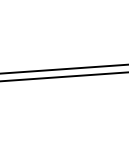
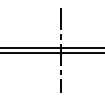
line: (86, 71) -> (60, 50), added

